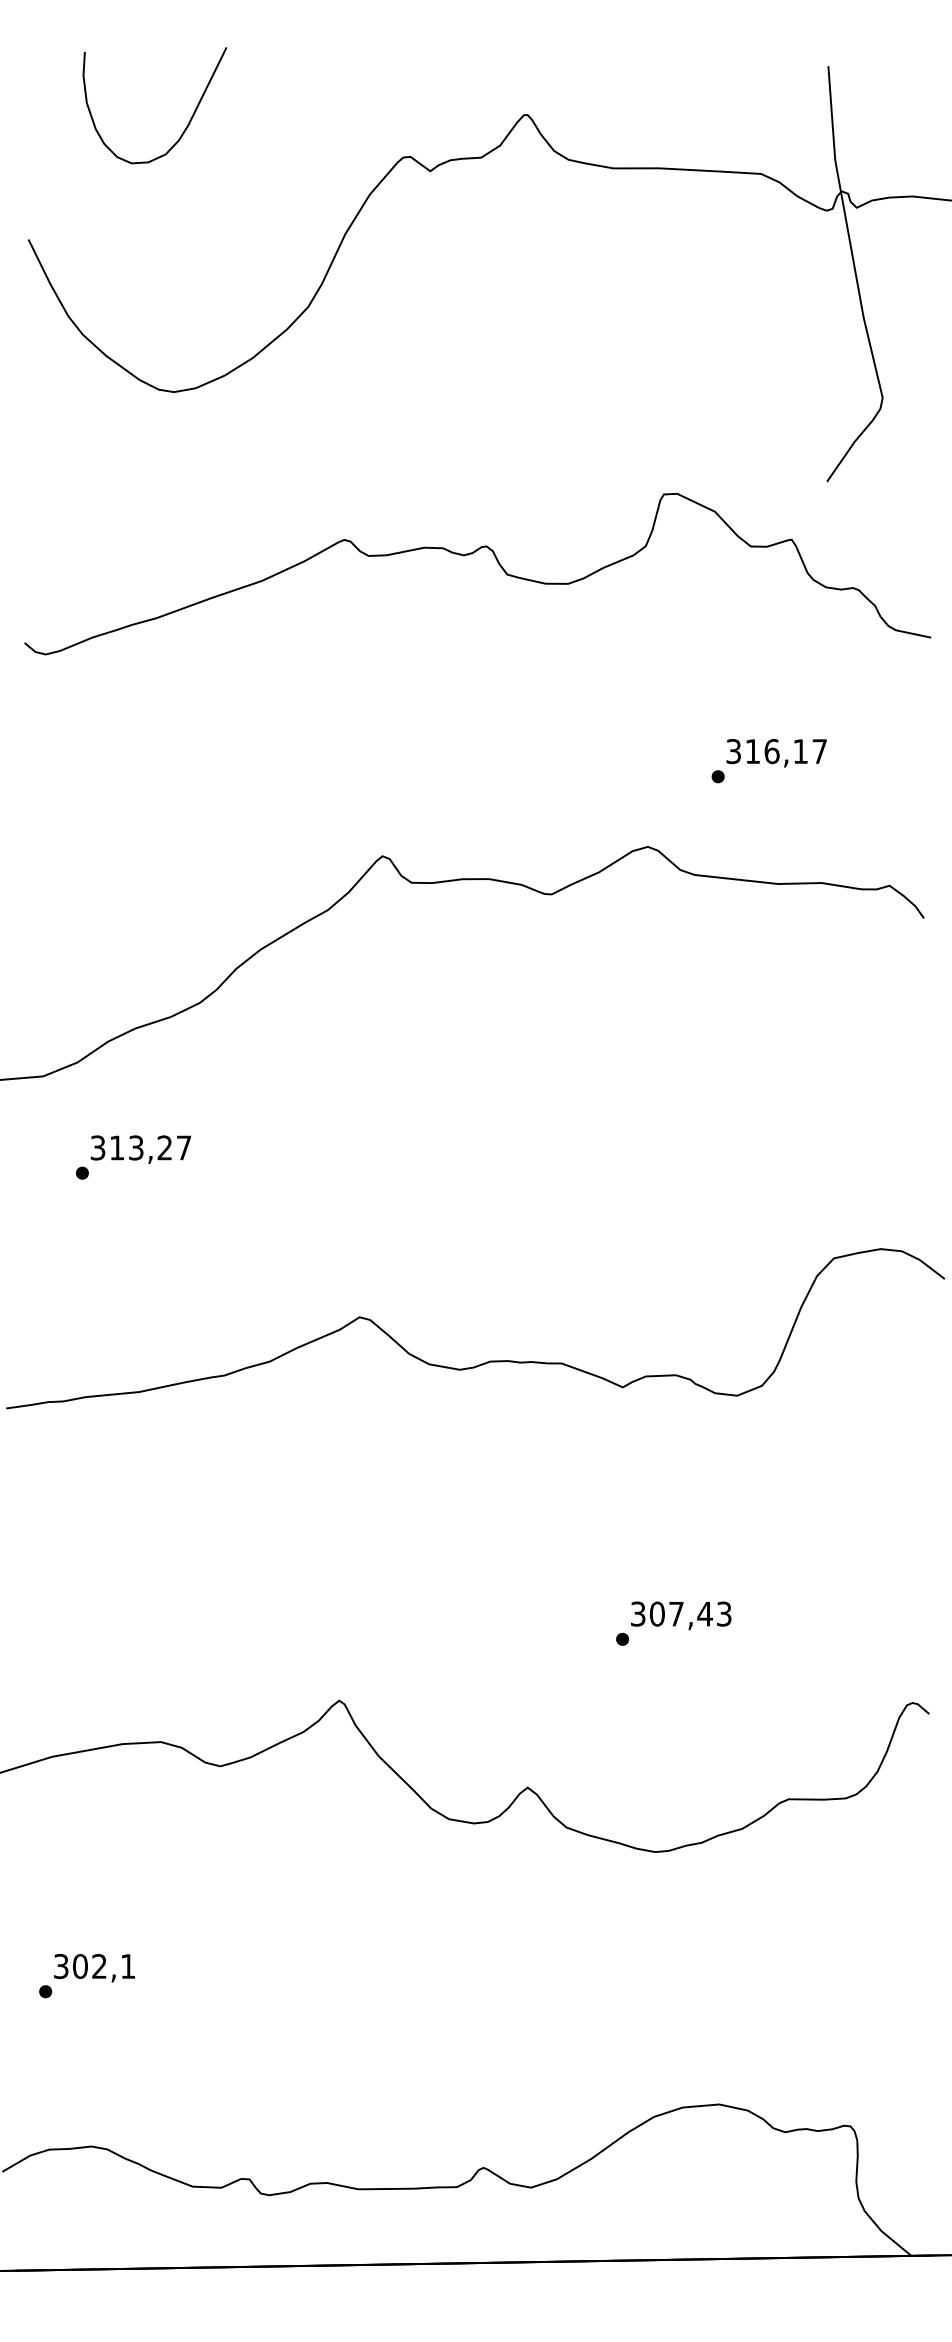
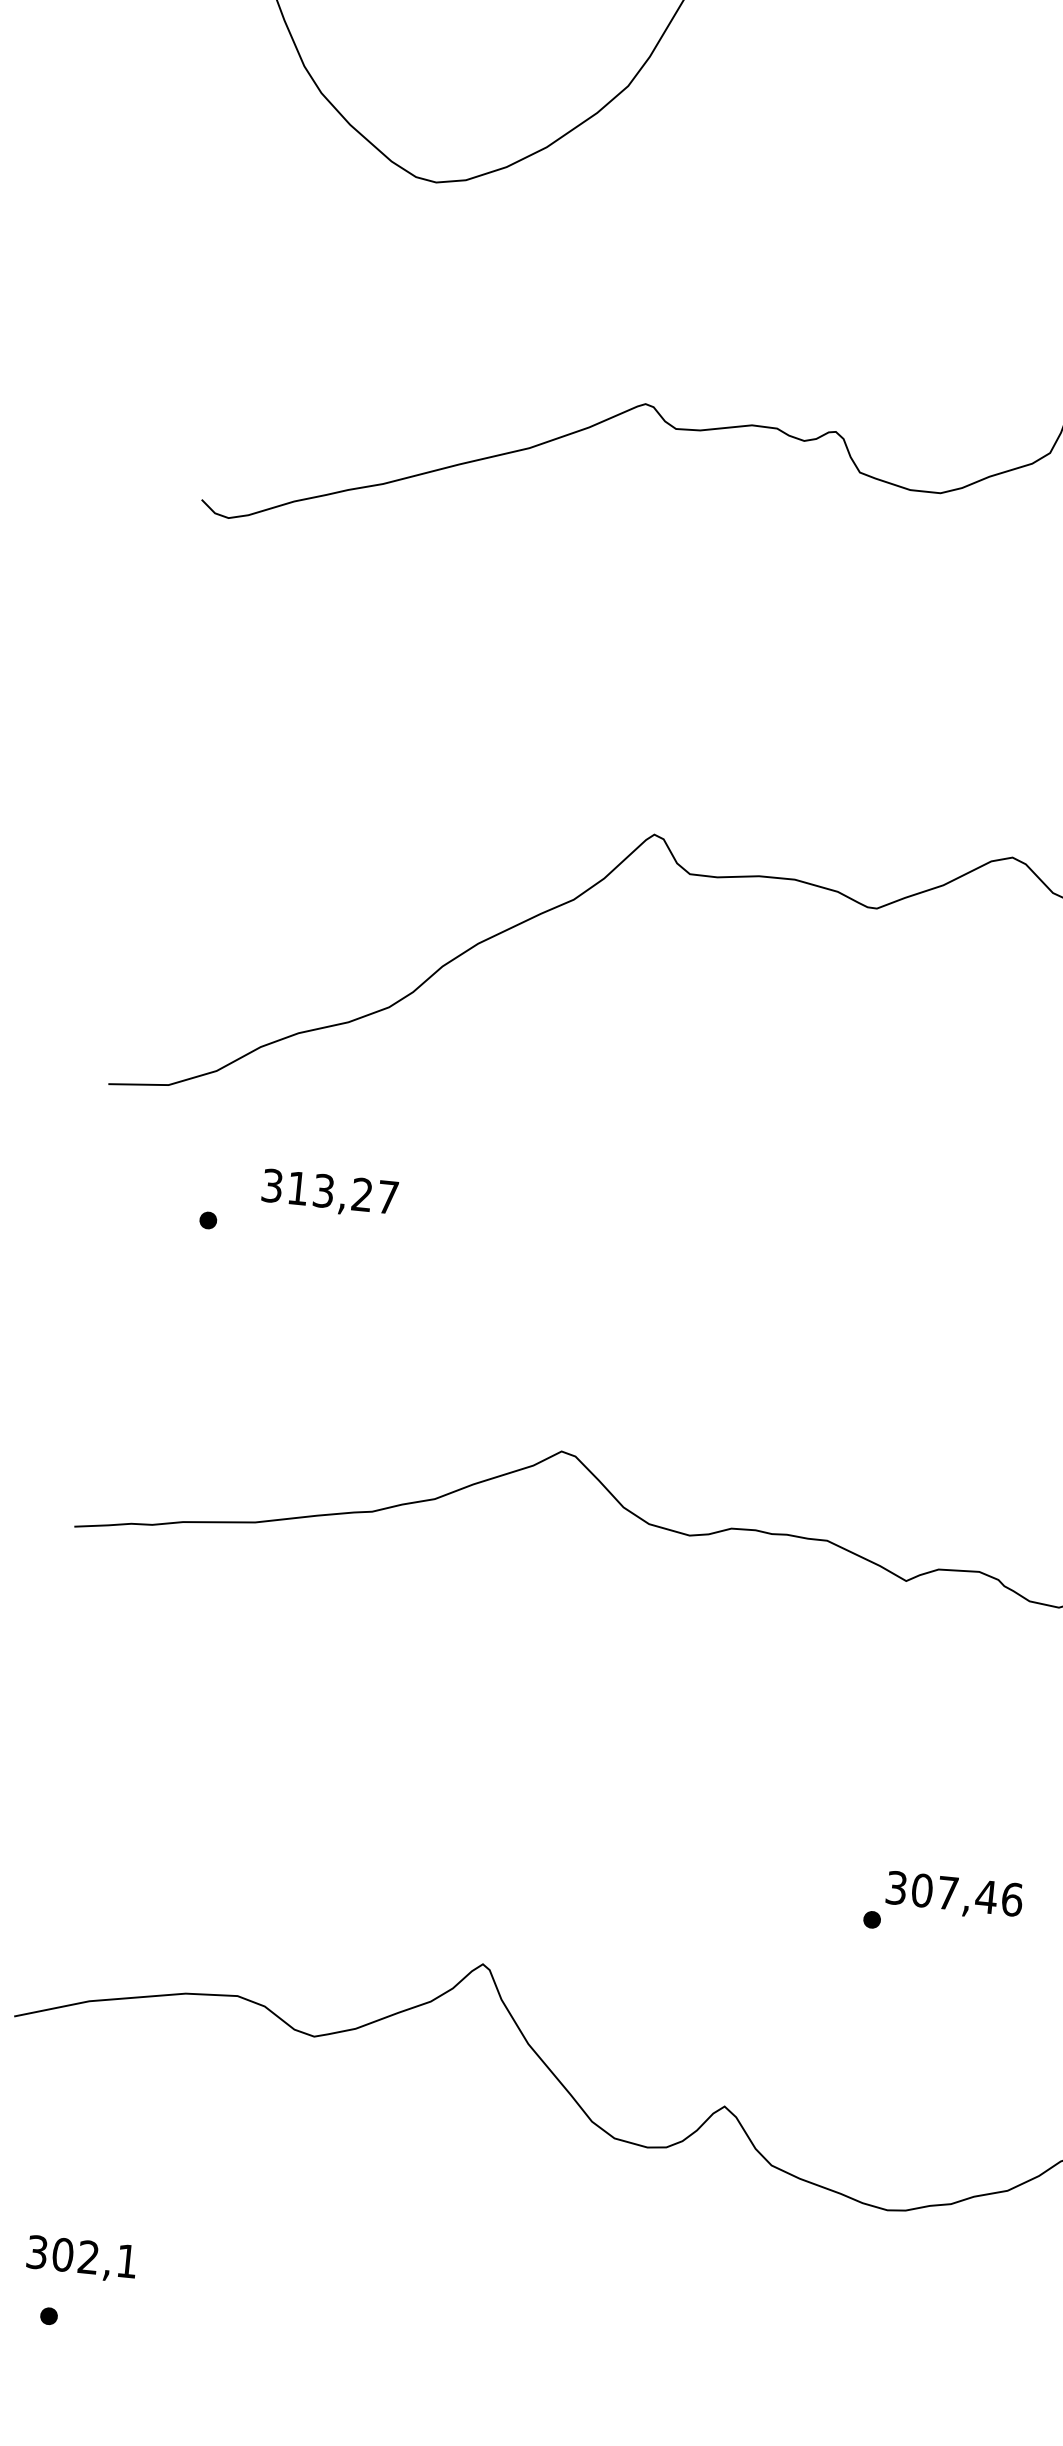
text: (140, 1149) -> (329, 1193), moved
text: (723, 1613) -> (1011, 1898), 307,43 -> 307,46
text: (94, 1968) -> (81, 2259), moved

